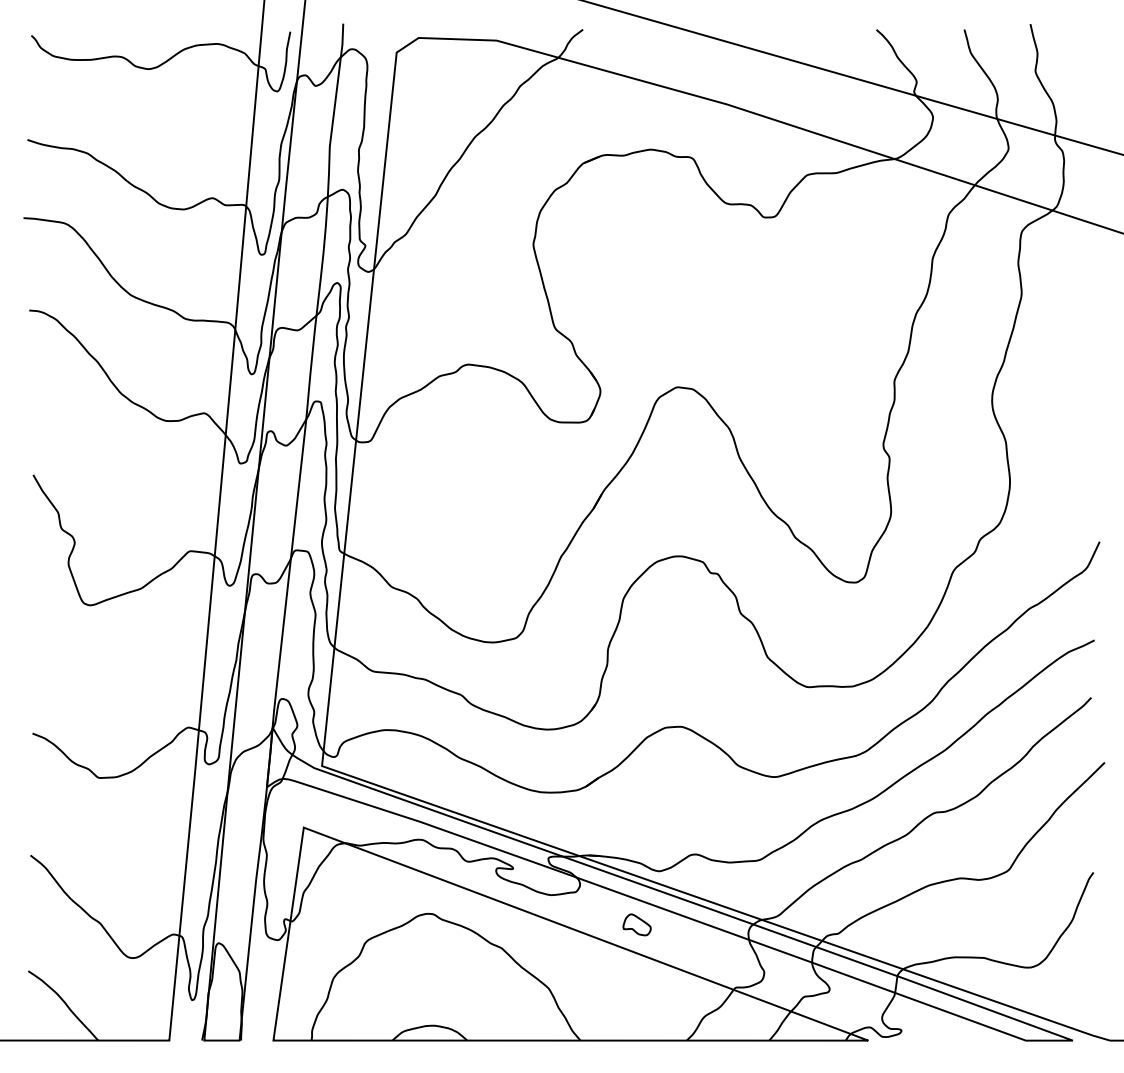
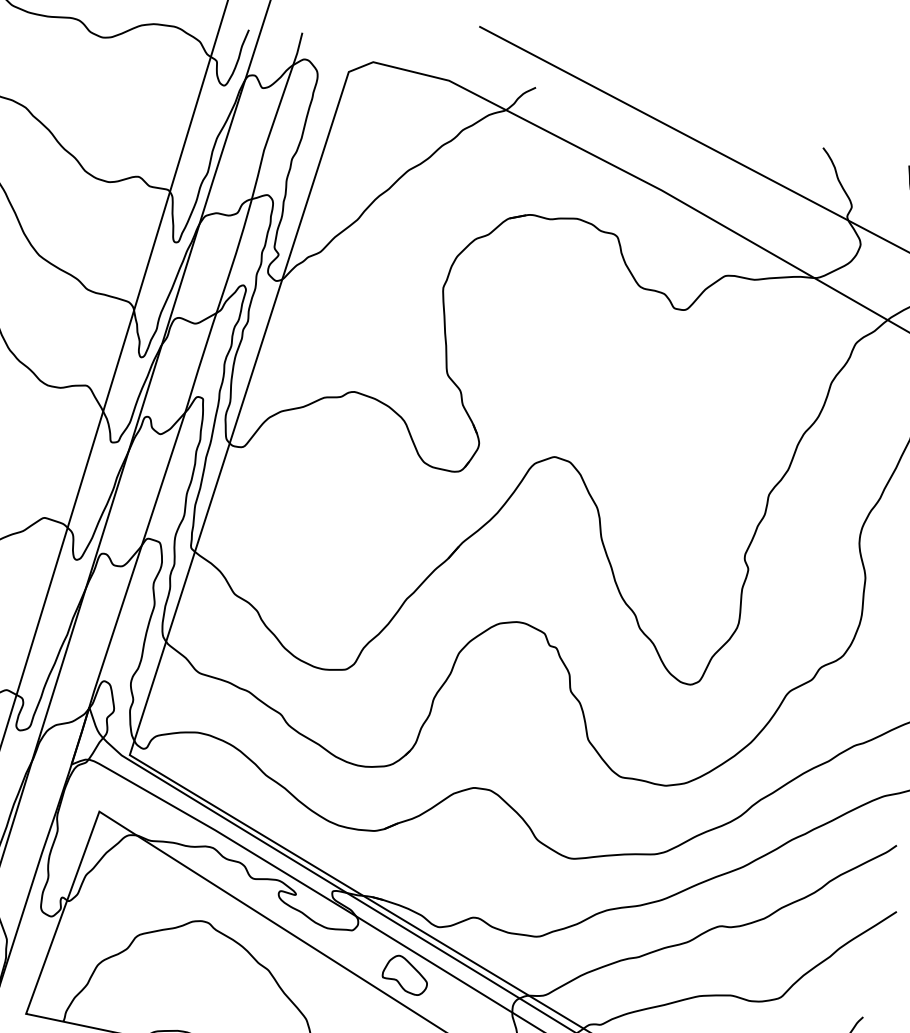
part: (636, 924) -> (405, 974), size x1.67

